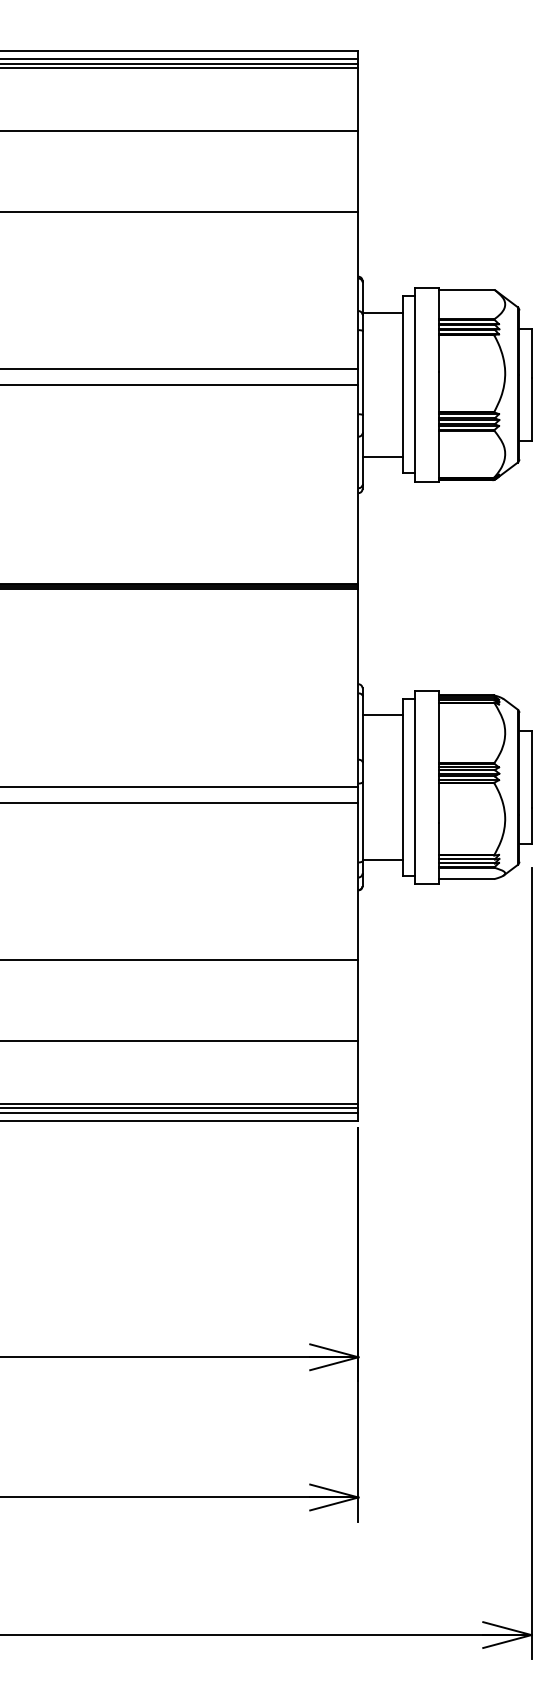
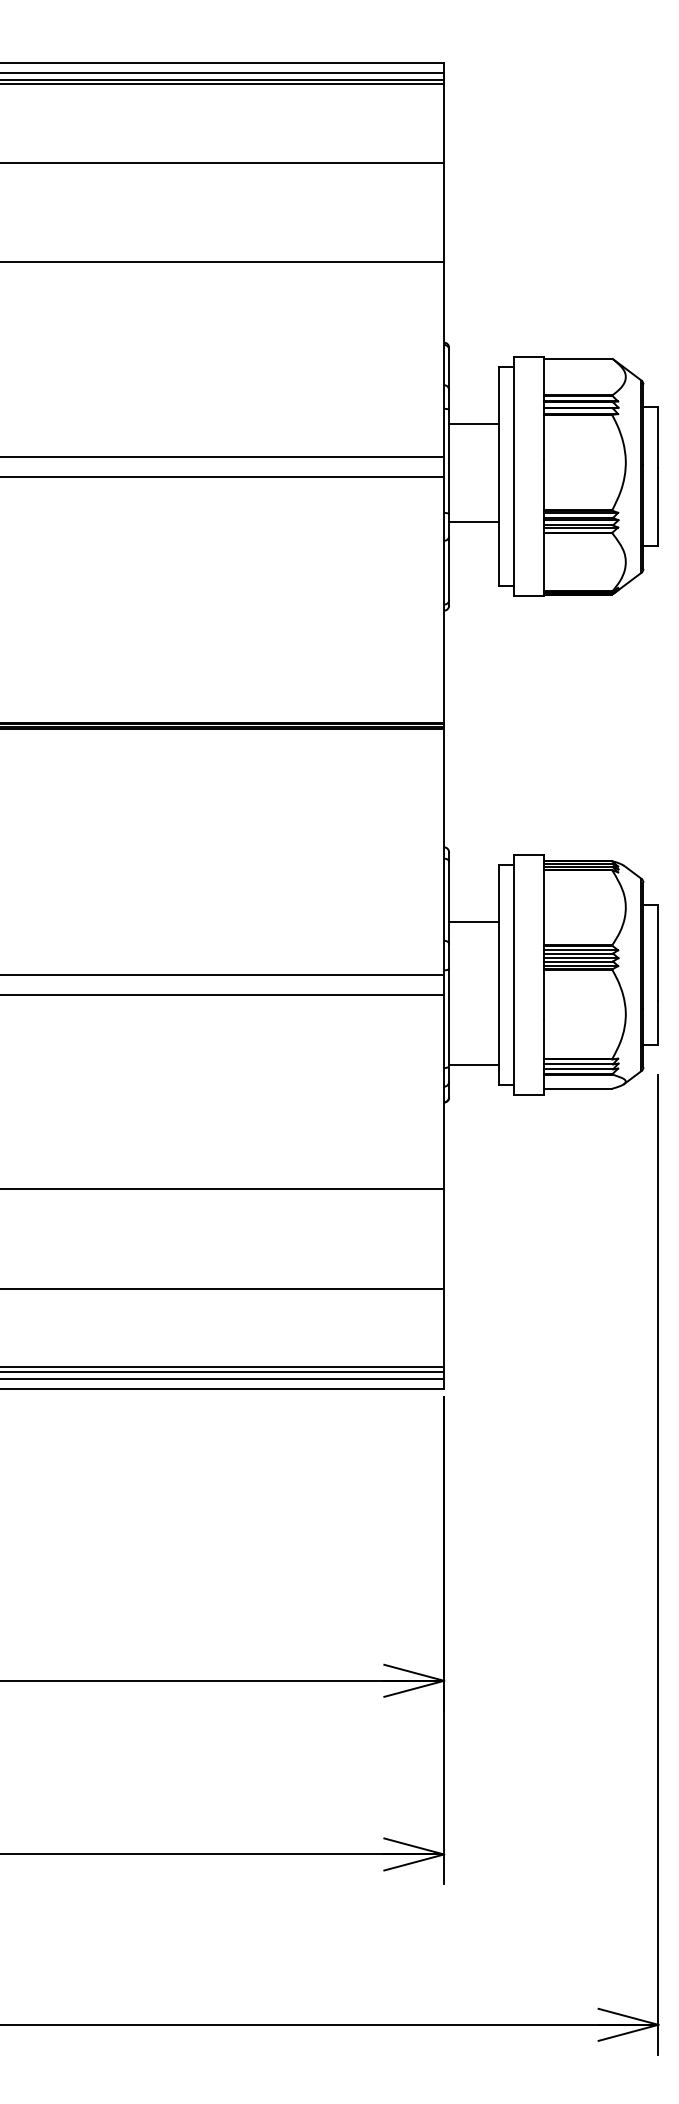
line: (382, 312) -> (473, 424), moved
line: (382, 457) -> (473, 522), moved
line: (382, 715) -> (473, 922), moved

